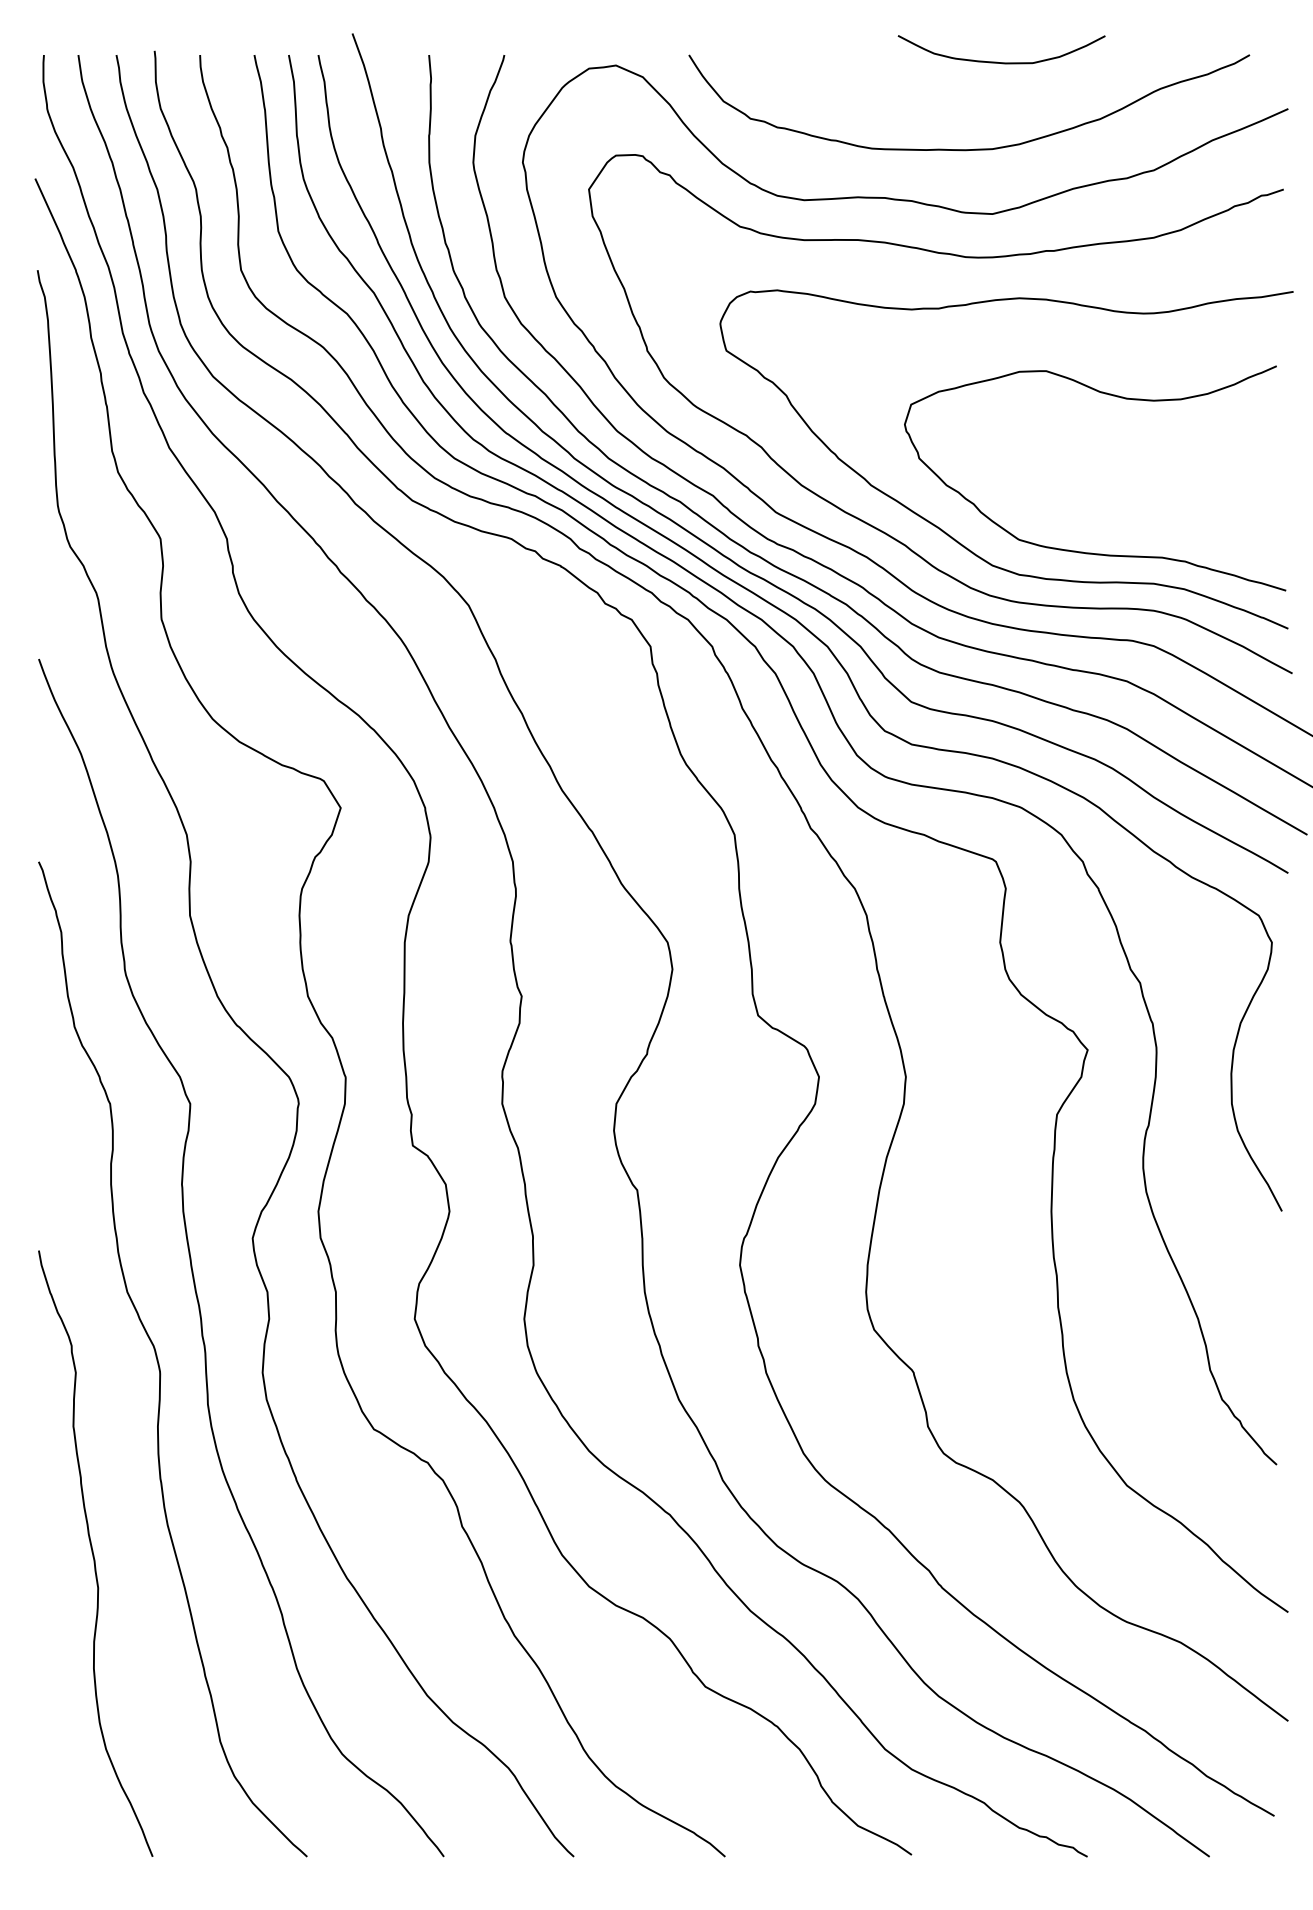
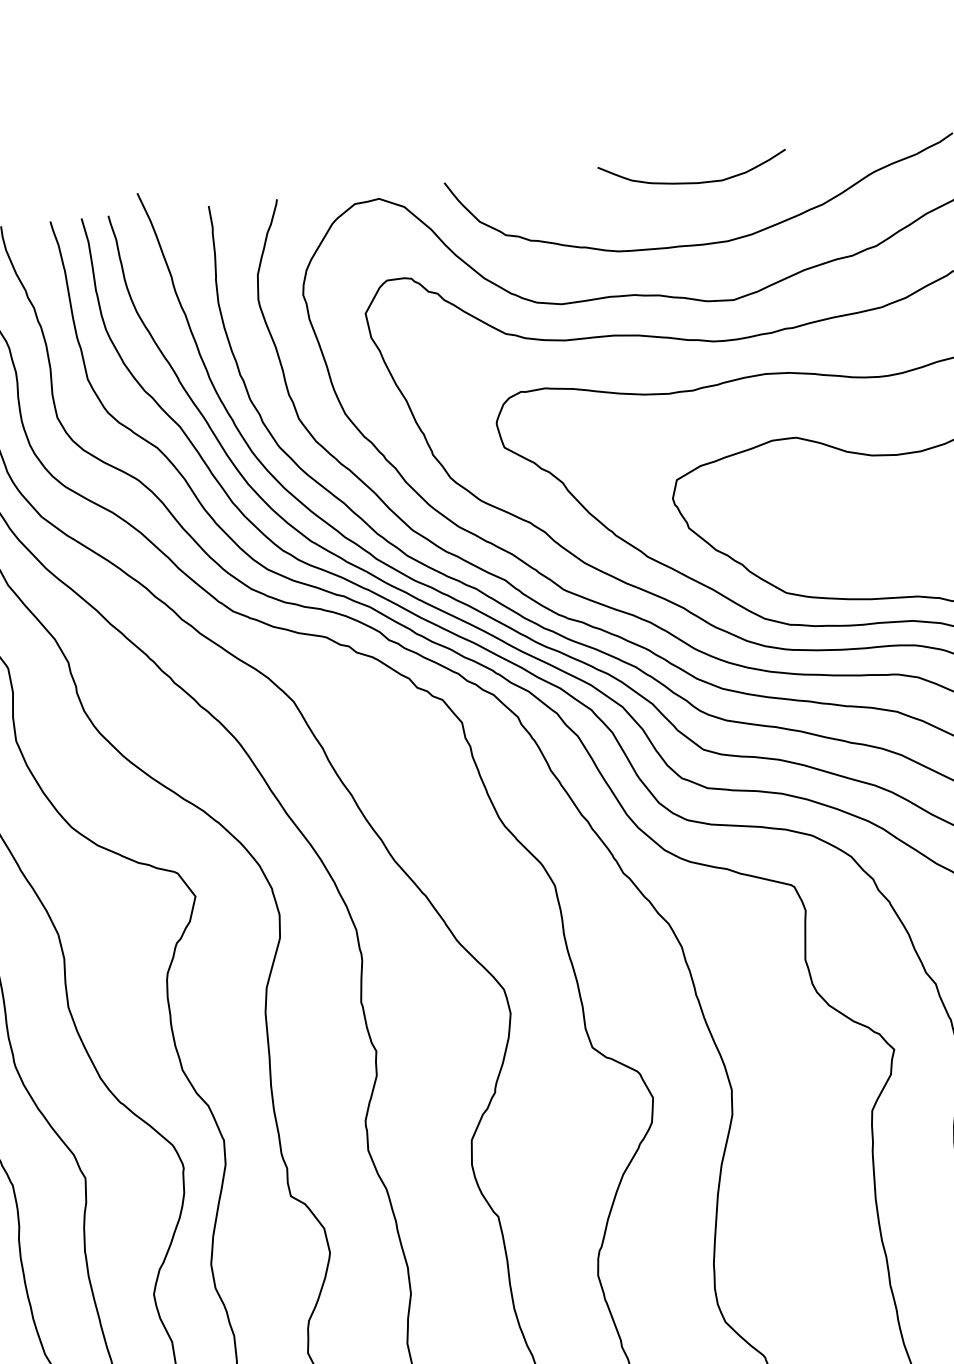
curve: (997, 61) -> (690, 182), moved

